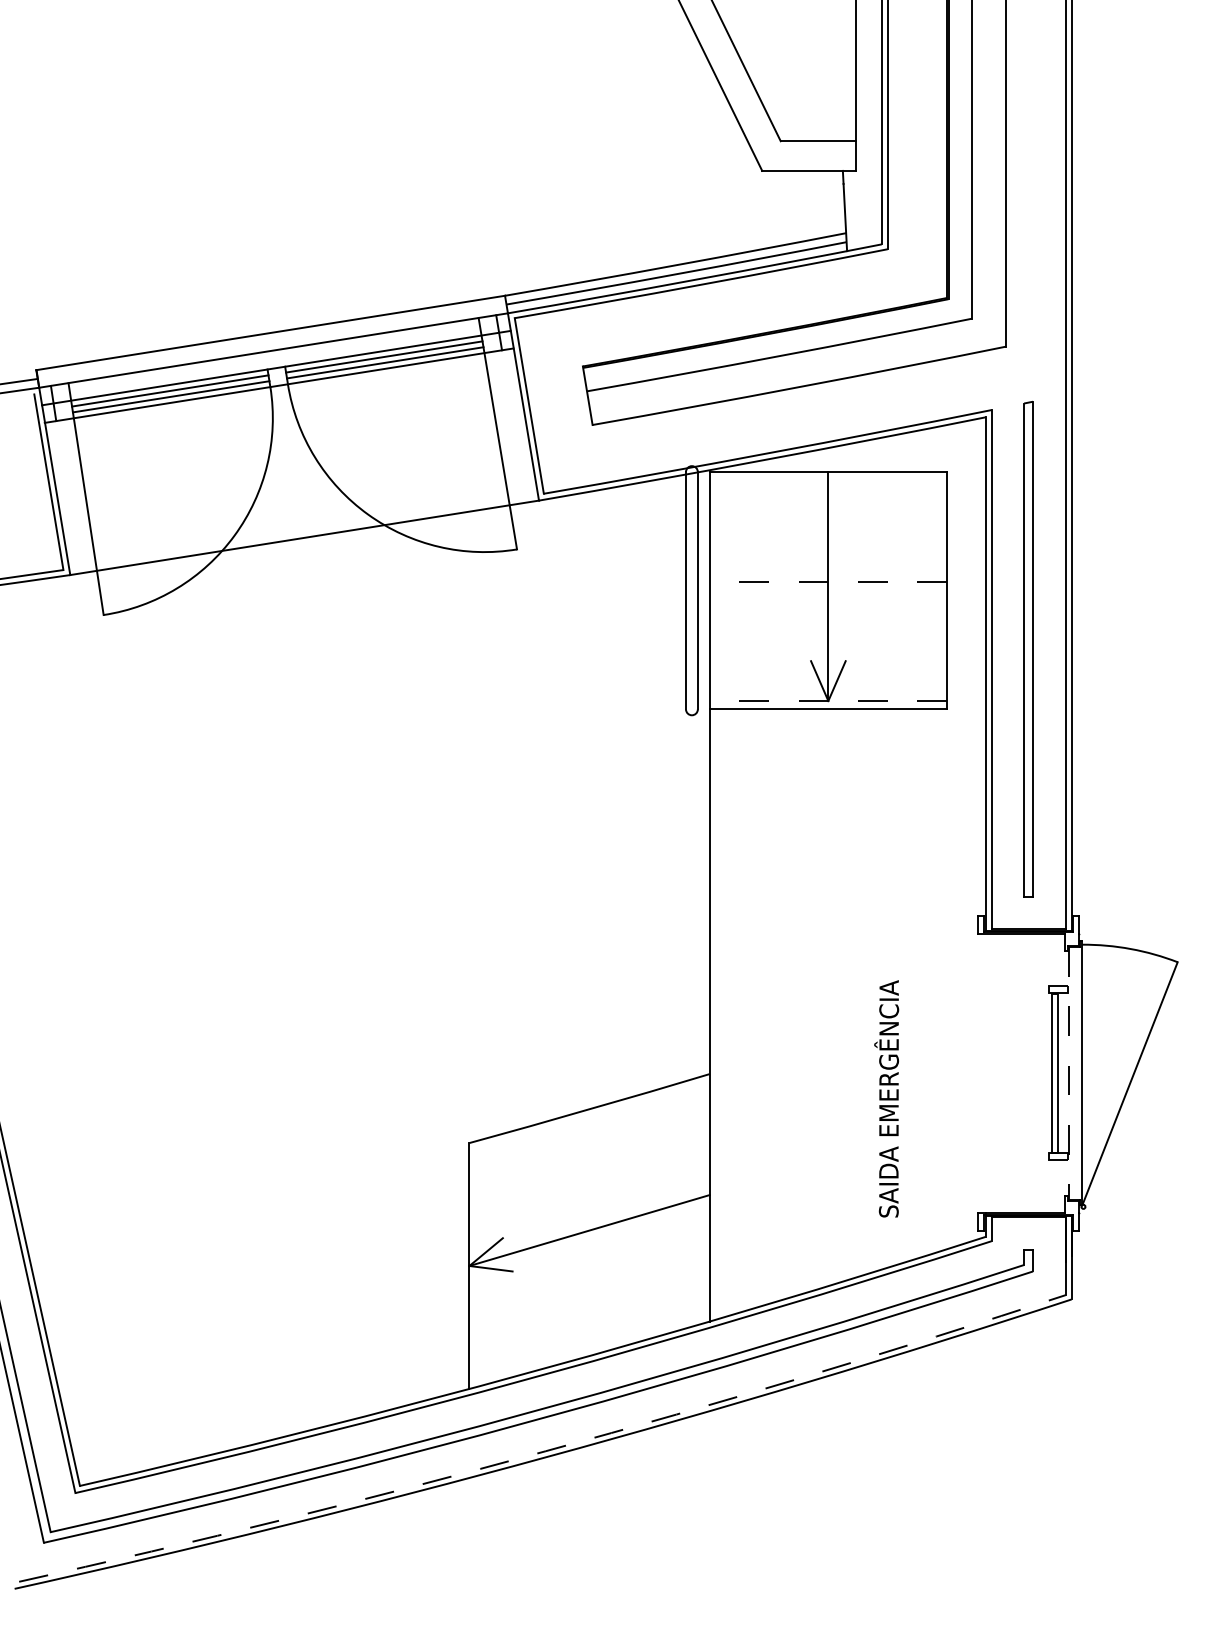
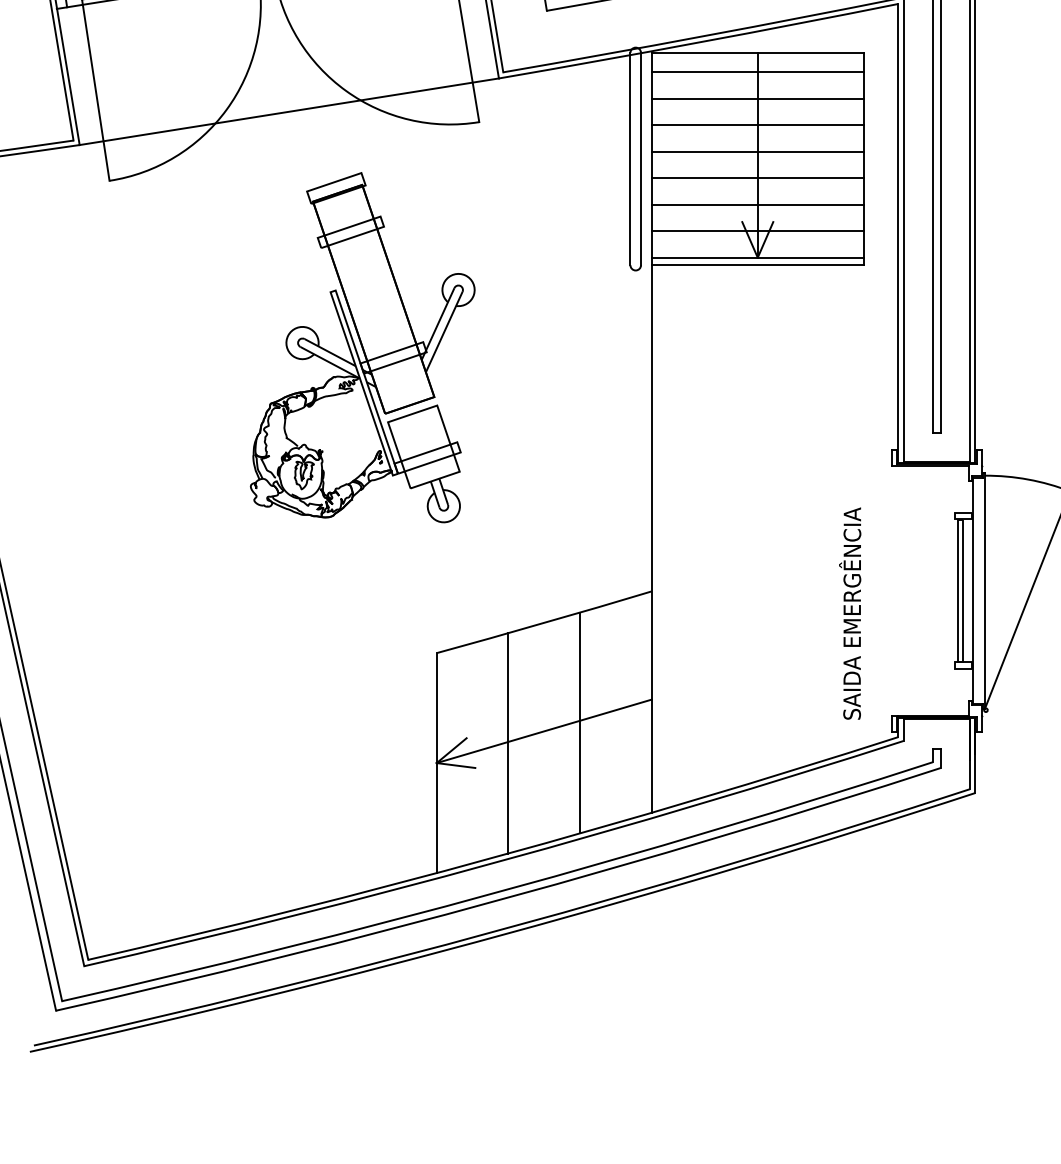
line: (828, 493) -> (757, 72), added
line: (828, 523) -> (757, 98), added
line: (828, 552) -> (757, 124), added
line: (828, 582) -> (757, 151), dashed -> solid
line: (828, 612) -> (757, 178), added
line: (828, 641) -> (757, 204), added
line: (828, 671) -> (757, 231), added
line: (828, 701) -> (757, 258), dashed -> solid
part: (386, 801) -> (362, 347), added
line: (1068, 1073) -> (972, 590), dashed -> solid
text: (886, 1098) -> (850, 613), moved
line: (629, 1220) -> (579, 722), added
line: (549, 1243) -> (508, 742), added
arc: (545, 1451) -> (504, 929), dashed -> solid

